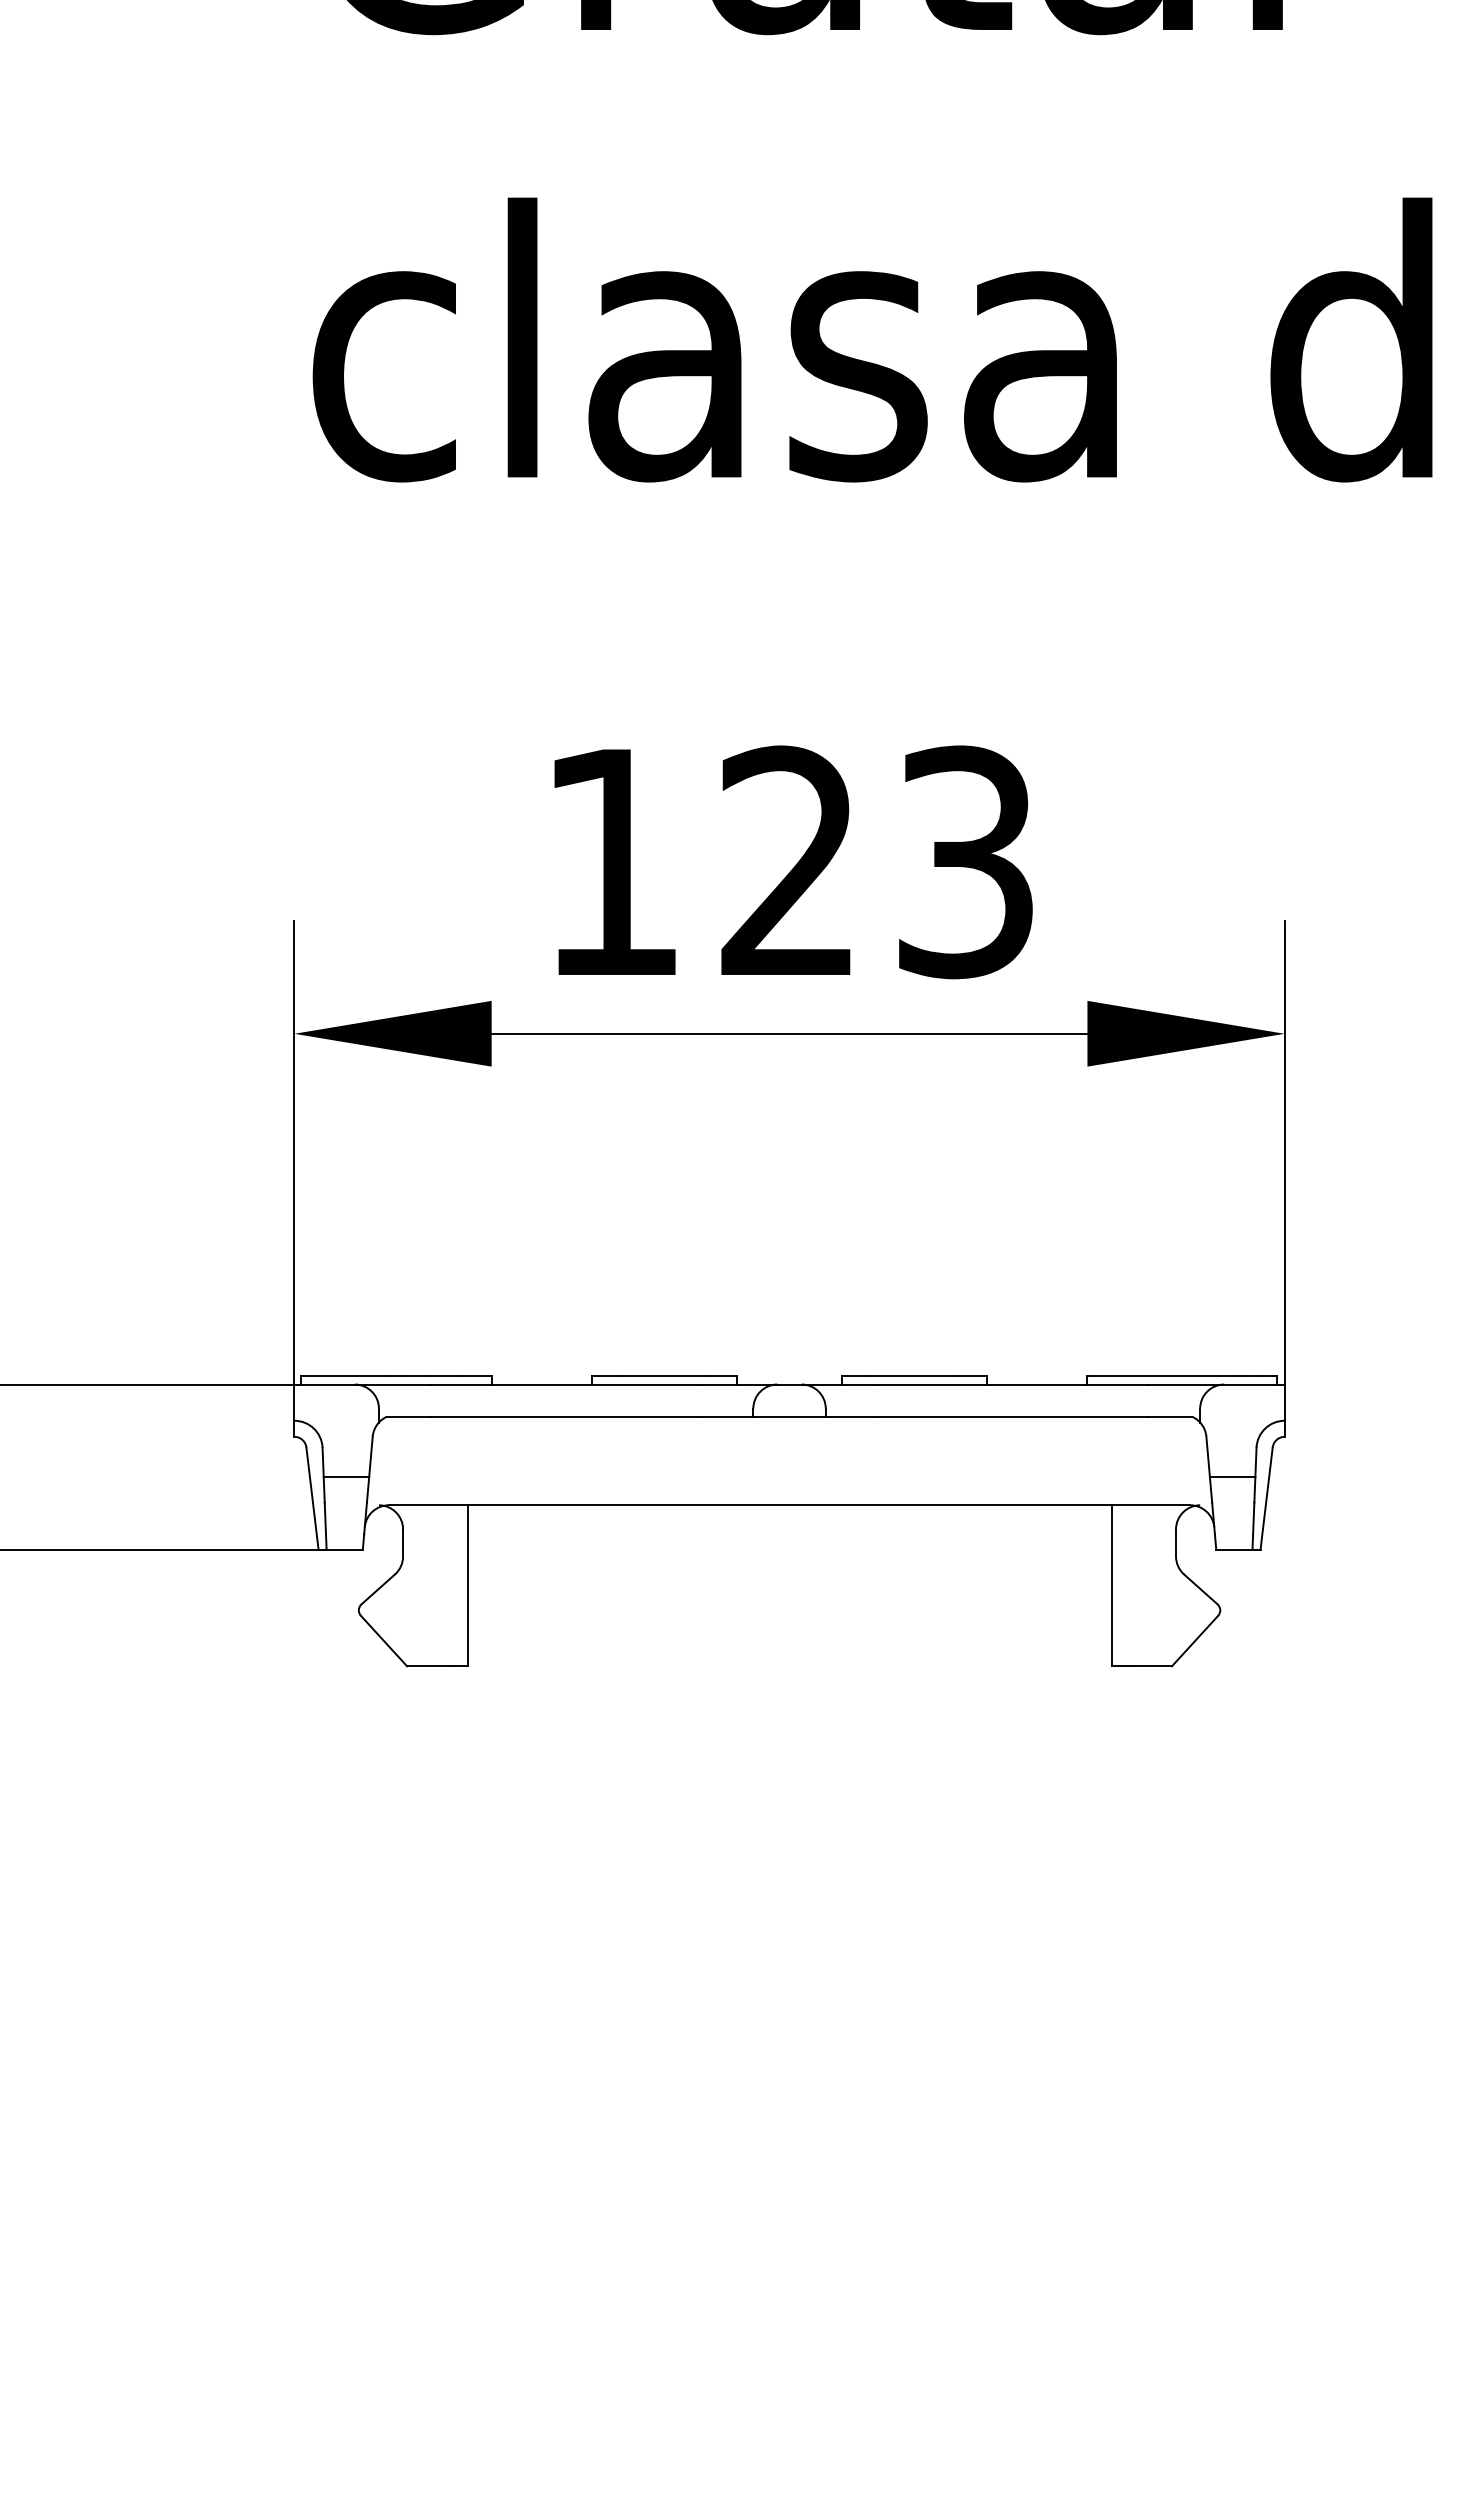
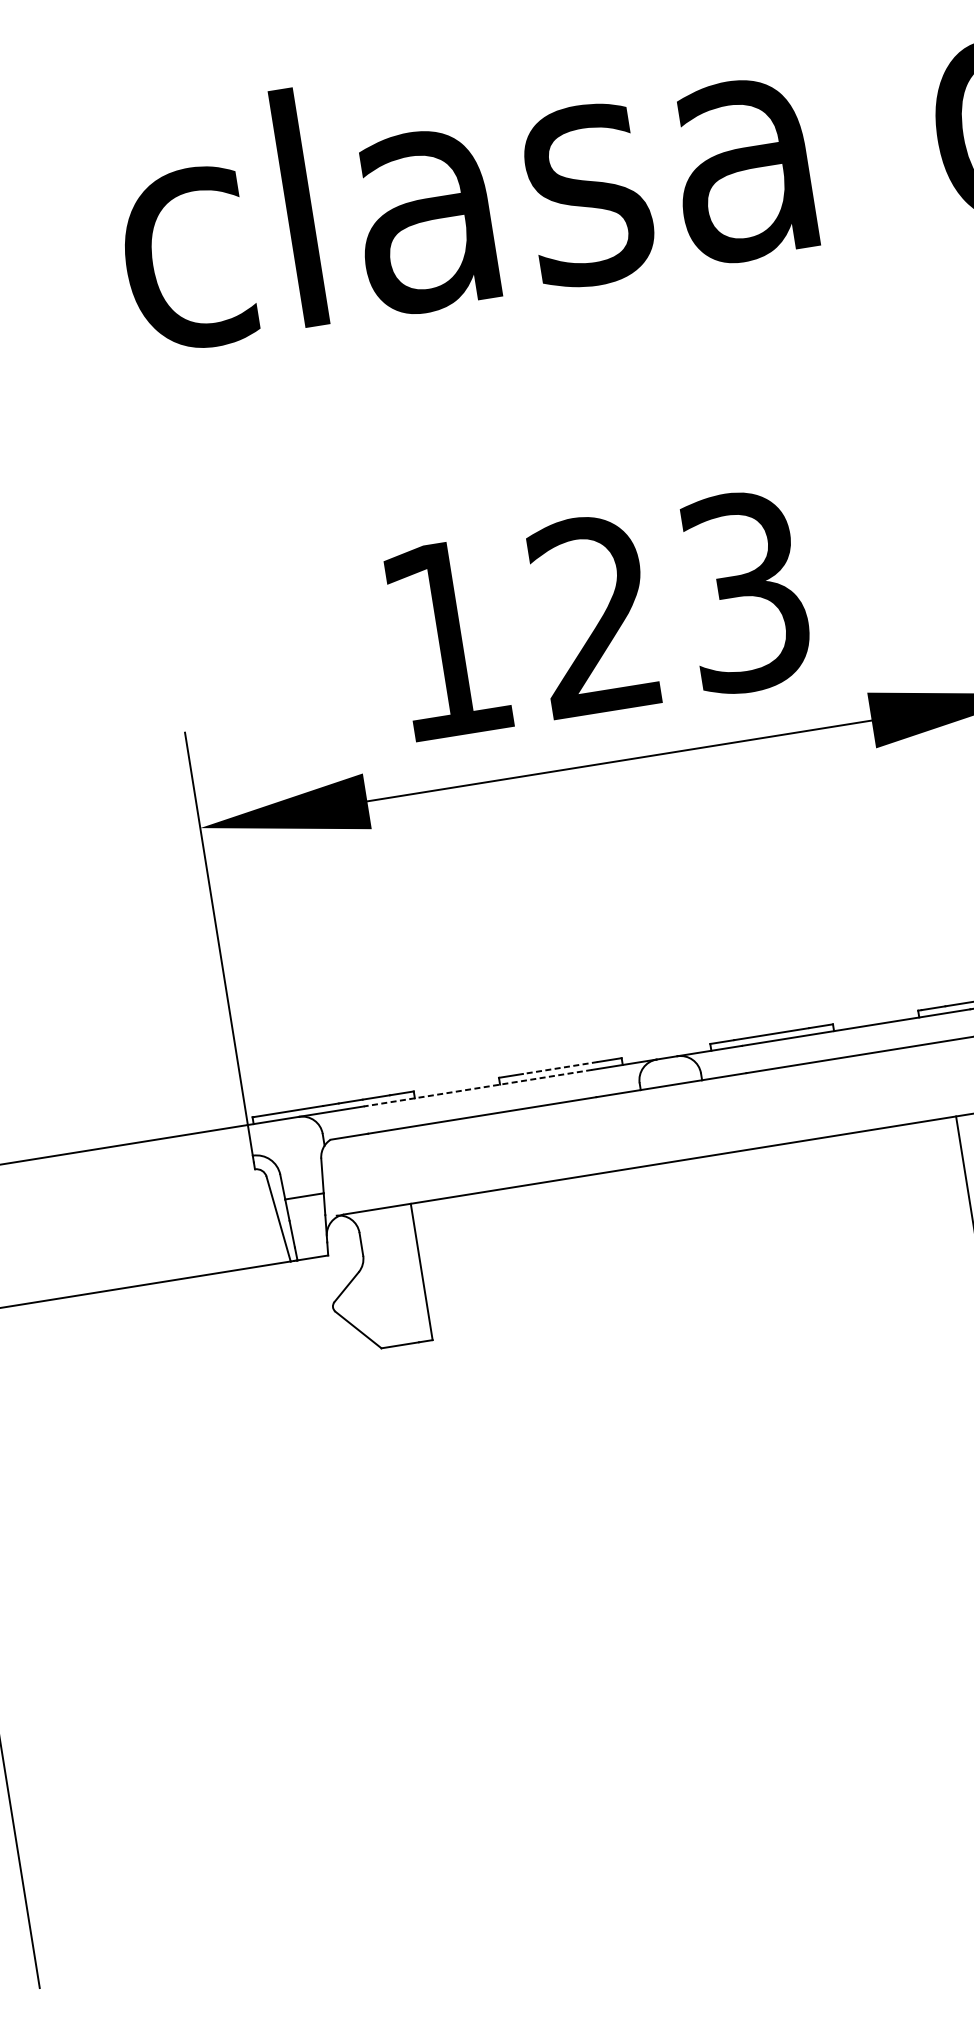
line: (664, 1376) -> (560, 1068), solid -> dashed
line: (566, 1384) -> (478, 1088), solid -> dashed

